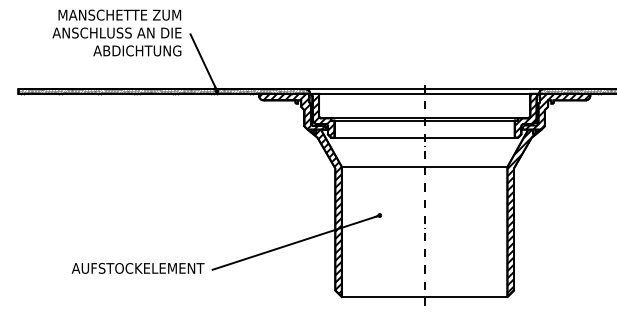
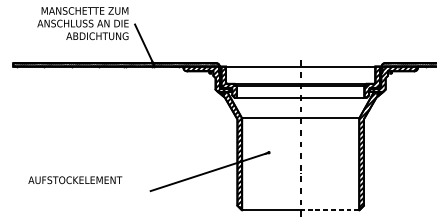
line: (424, 89) -> (300, 63), removed
text: (137, 268) -> (74, 180), moved
line: (465, 296) -> (329, 209), solid -> dashed

